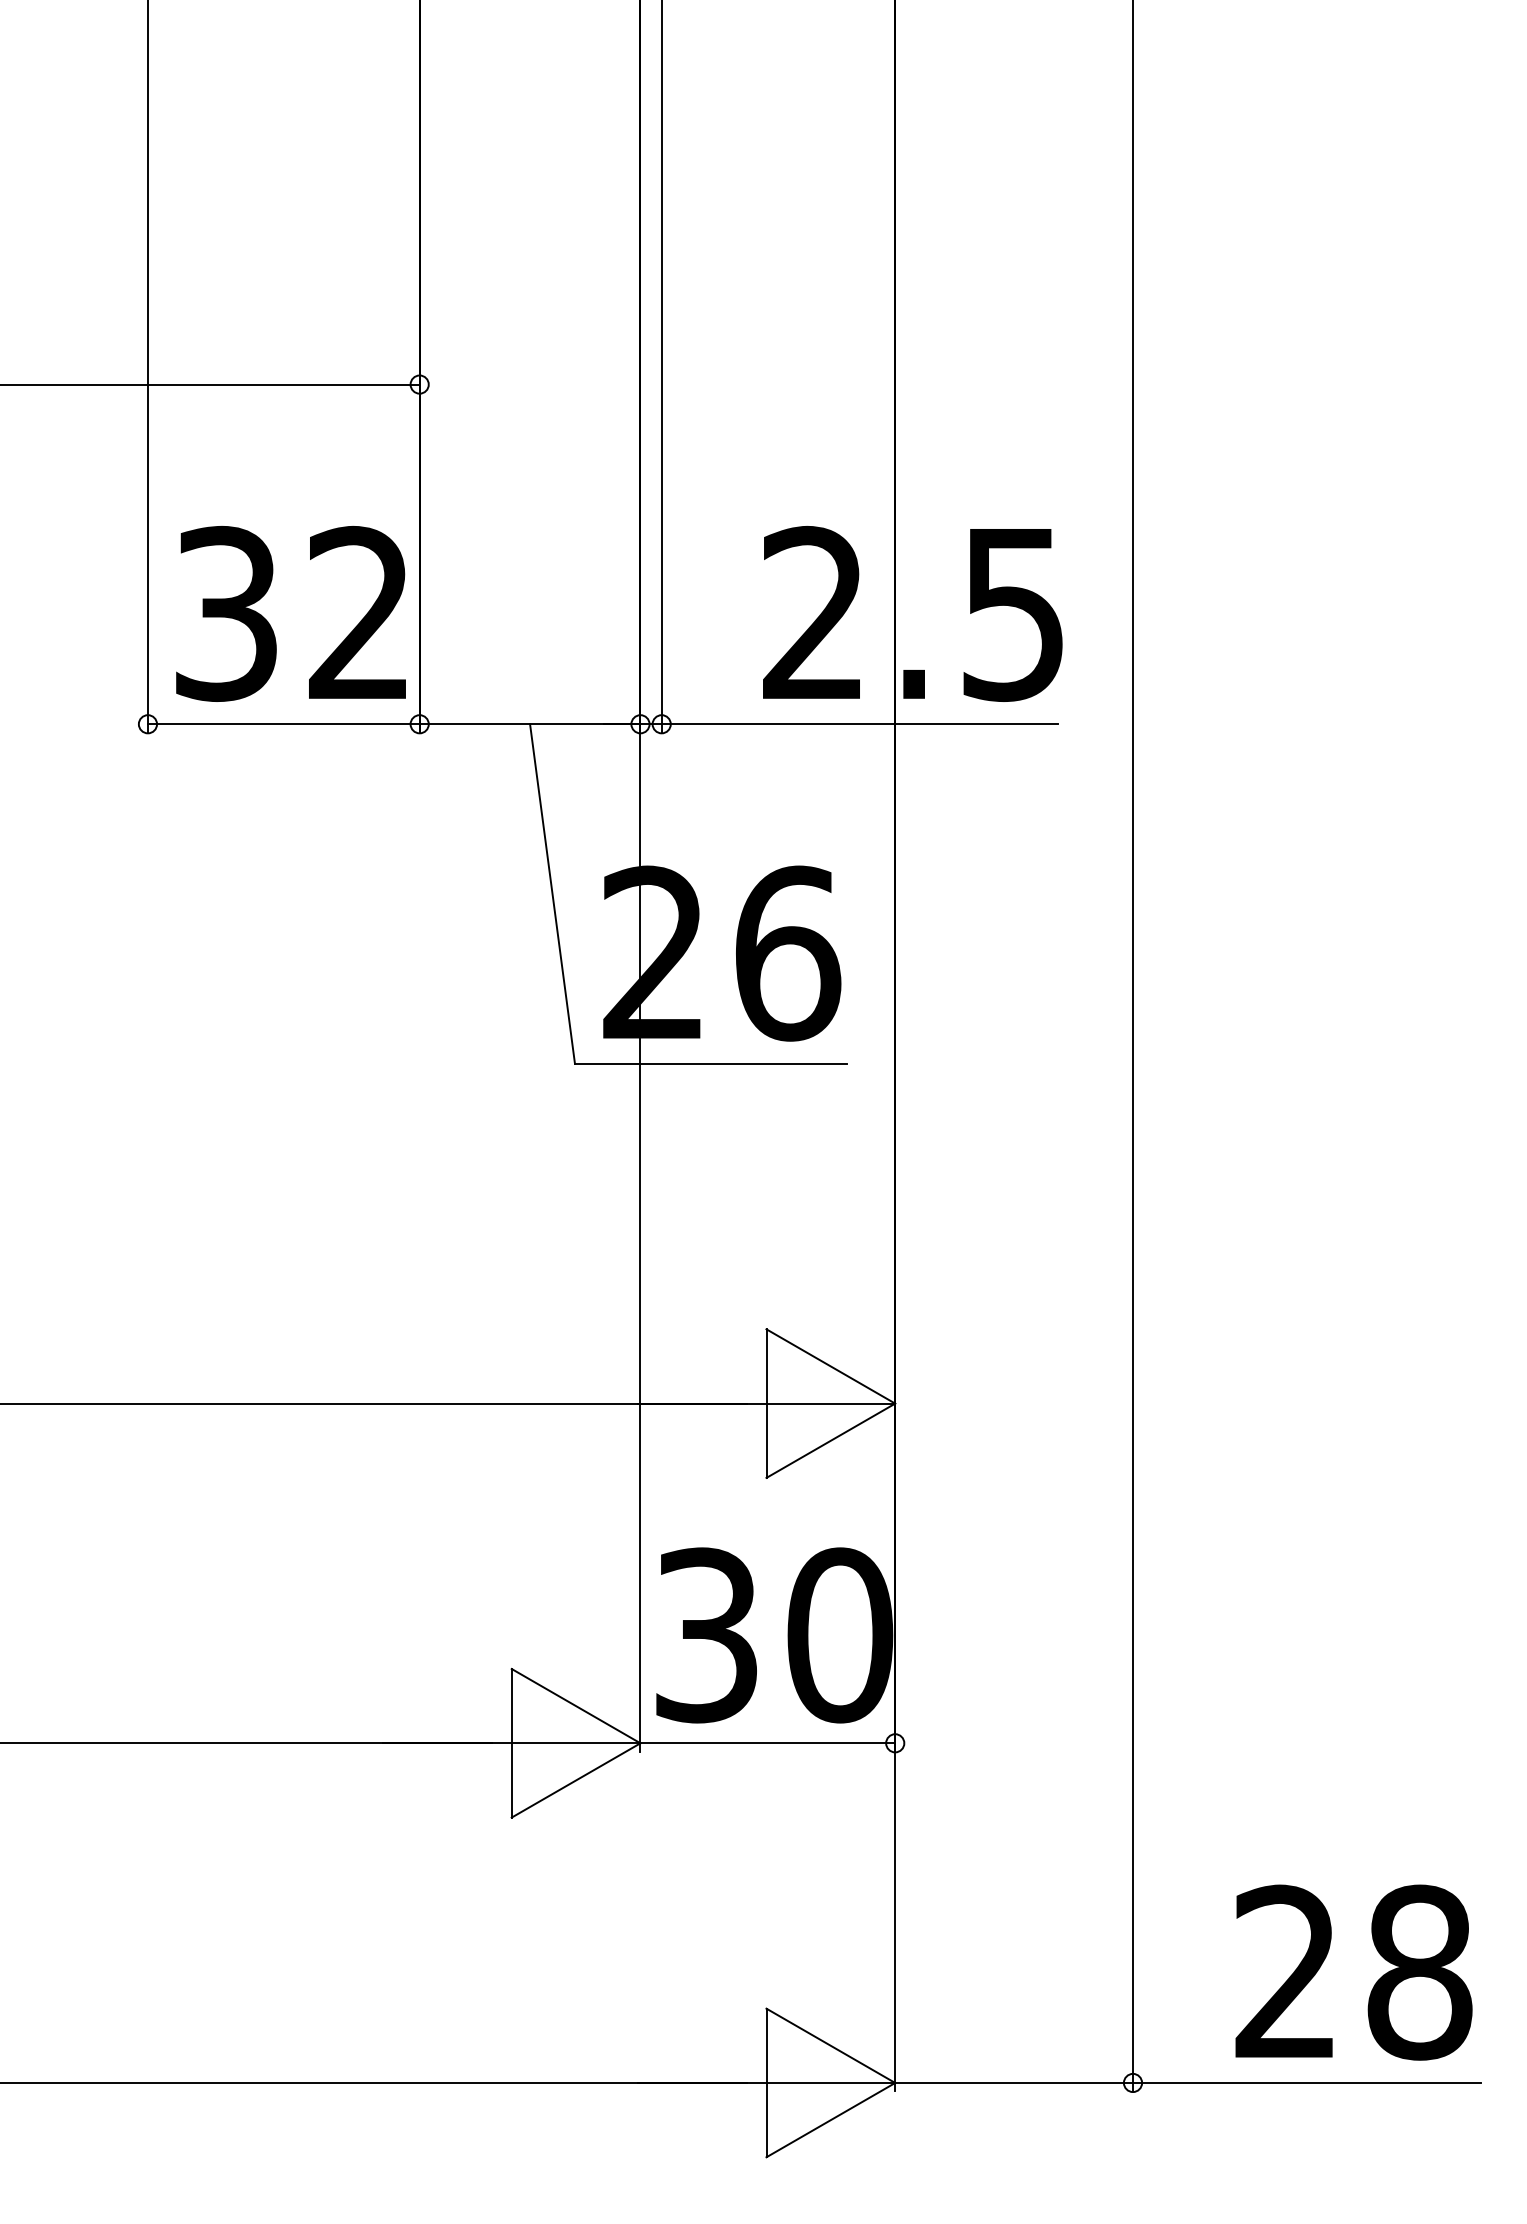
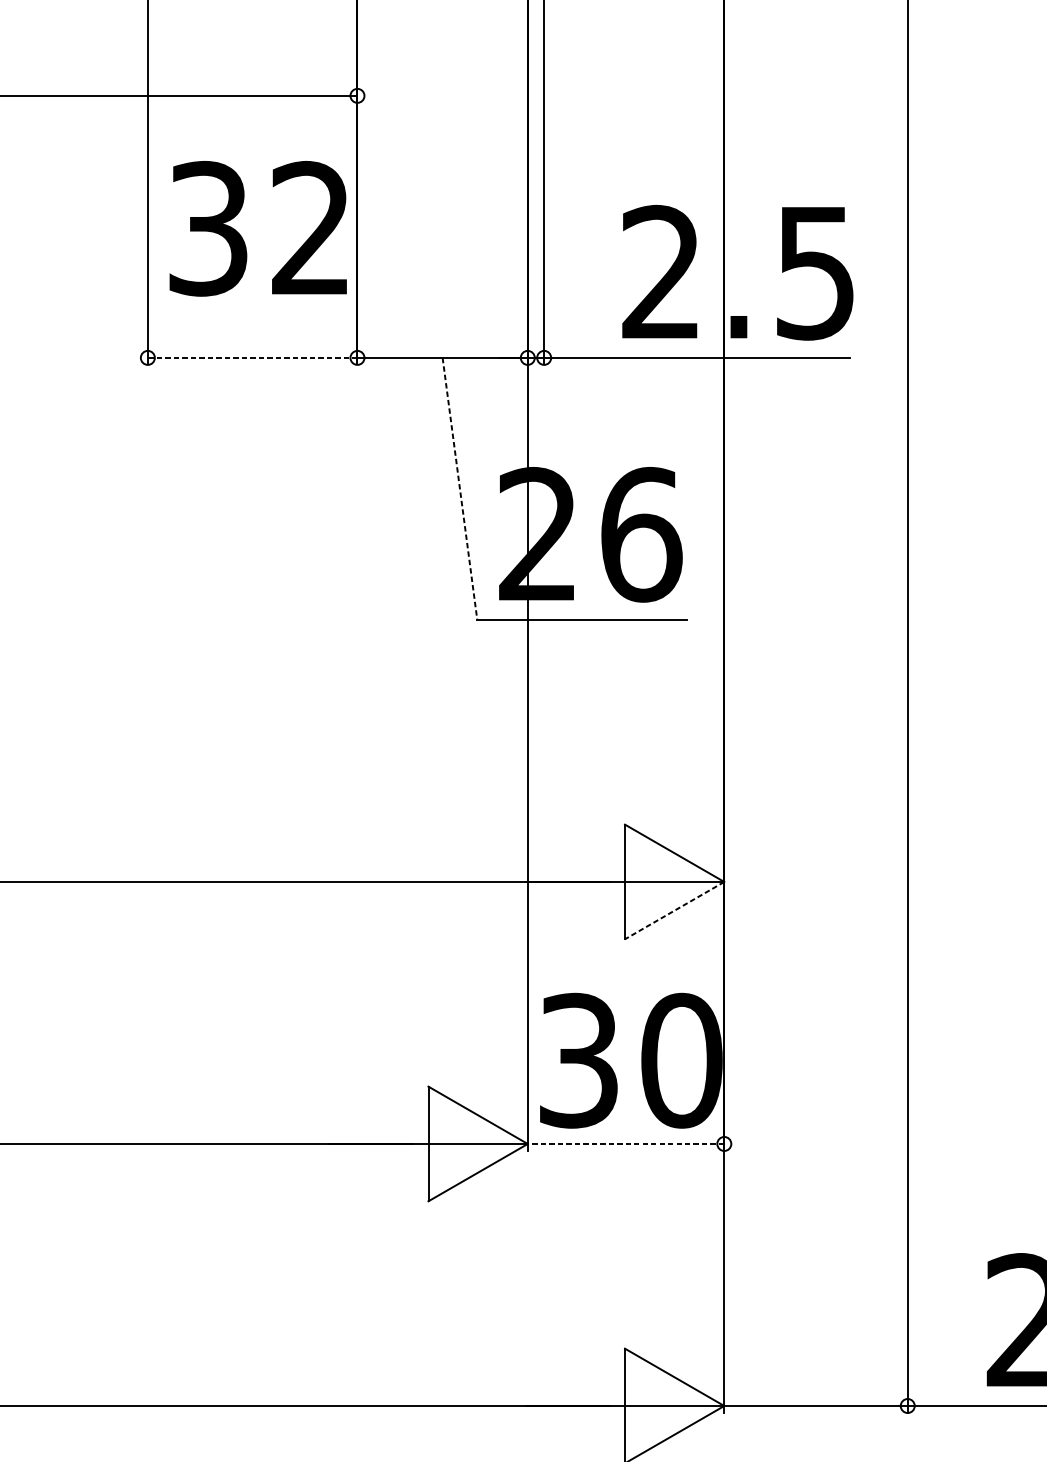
text: (290, 613) -> (257, 228), moved
line: (283, 724) -> (252, 358), solid -> dashed
line: (552, 894) -> (459, 489), solid -> dashed
line: (830, 1441) -> (674, 911), solid -> dashed
line: (767, 1743) -> (625, 1144), solid -> dashed

